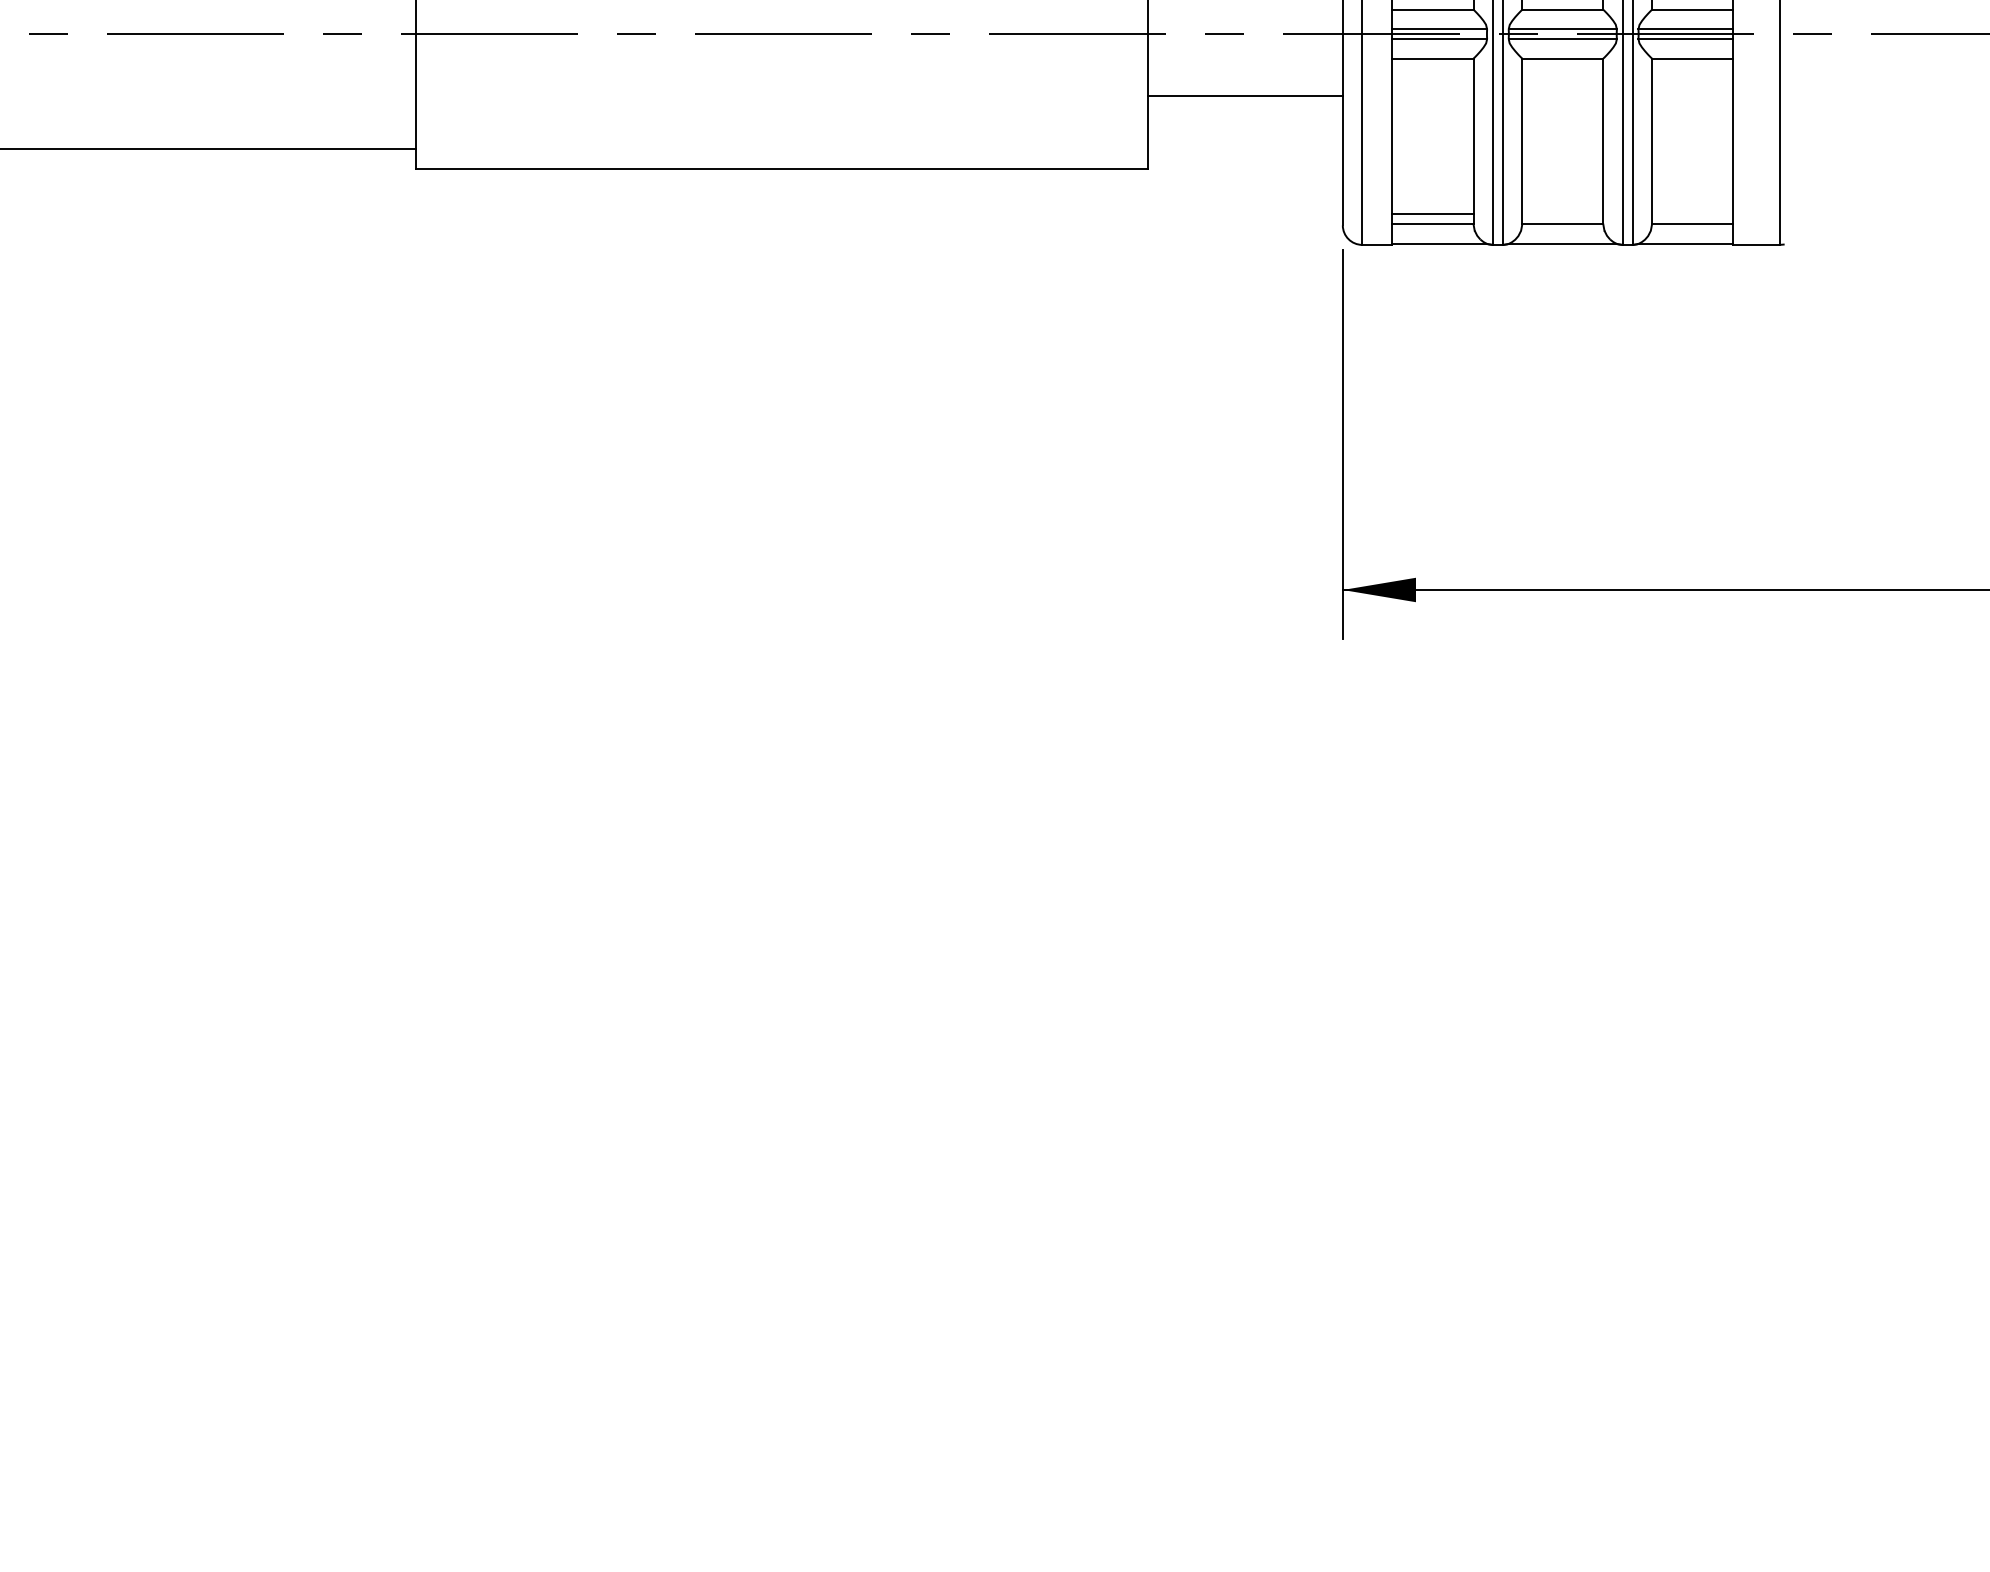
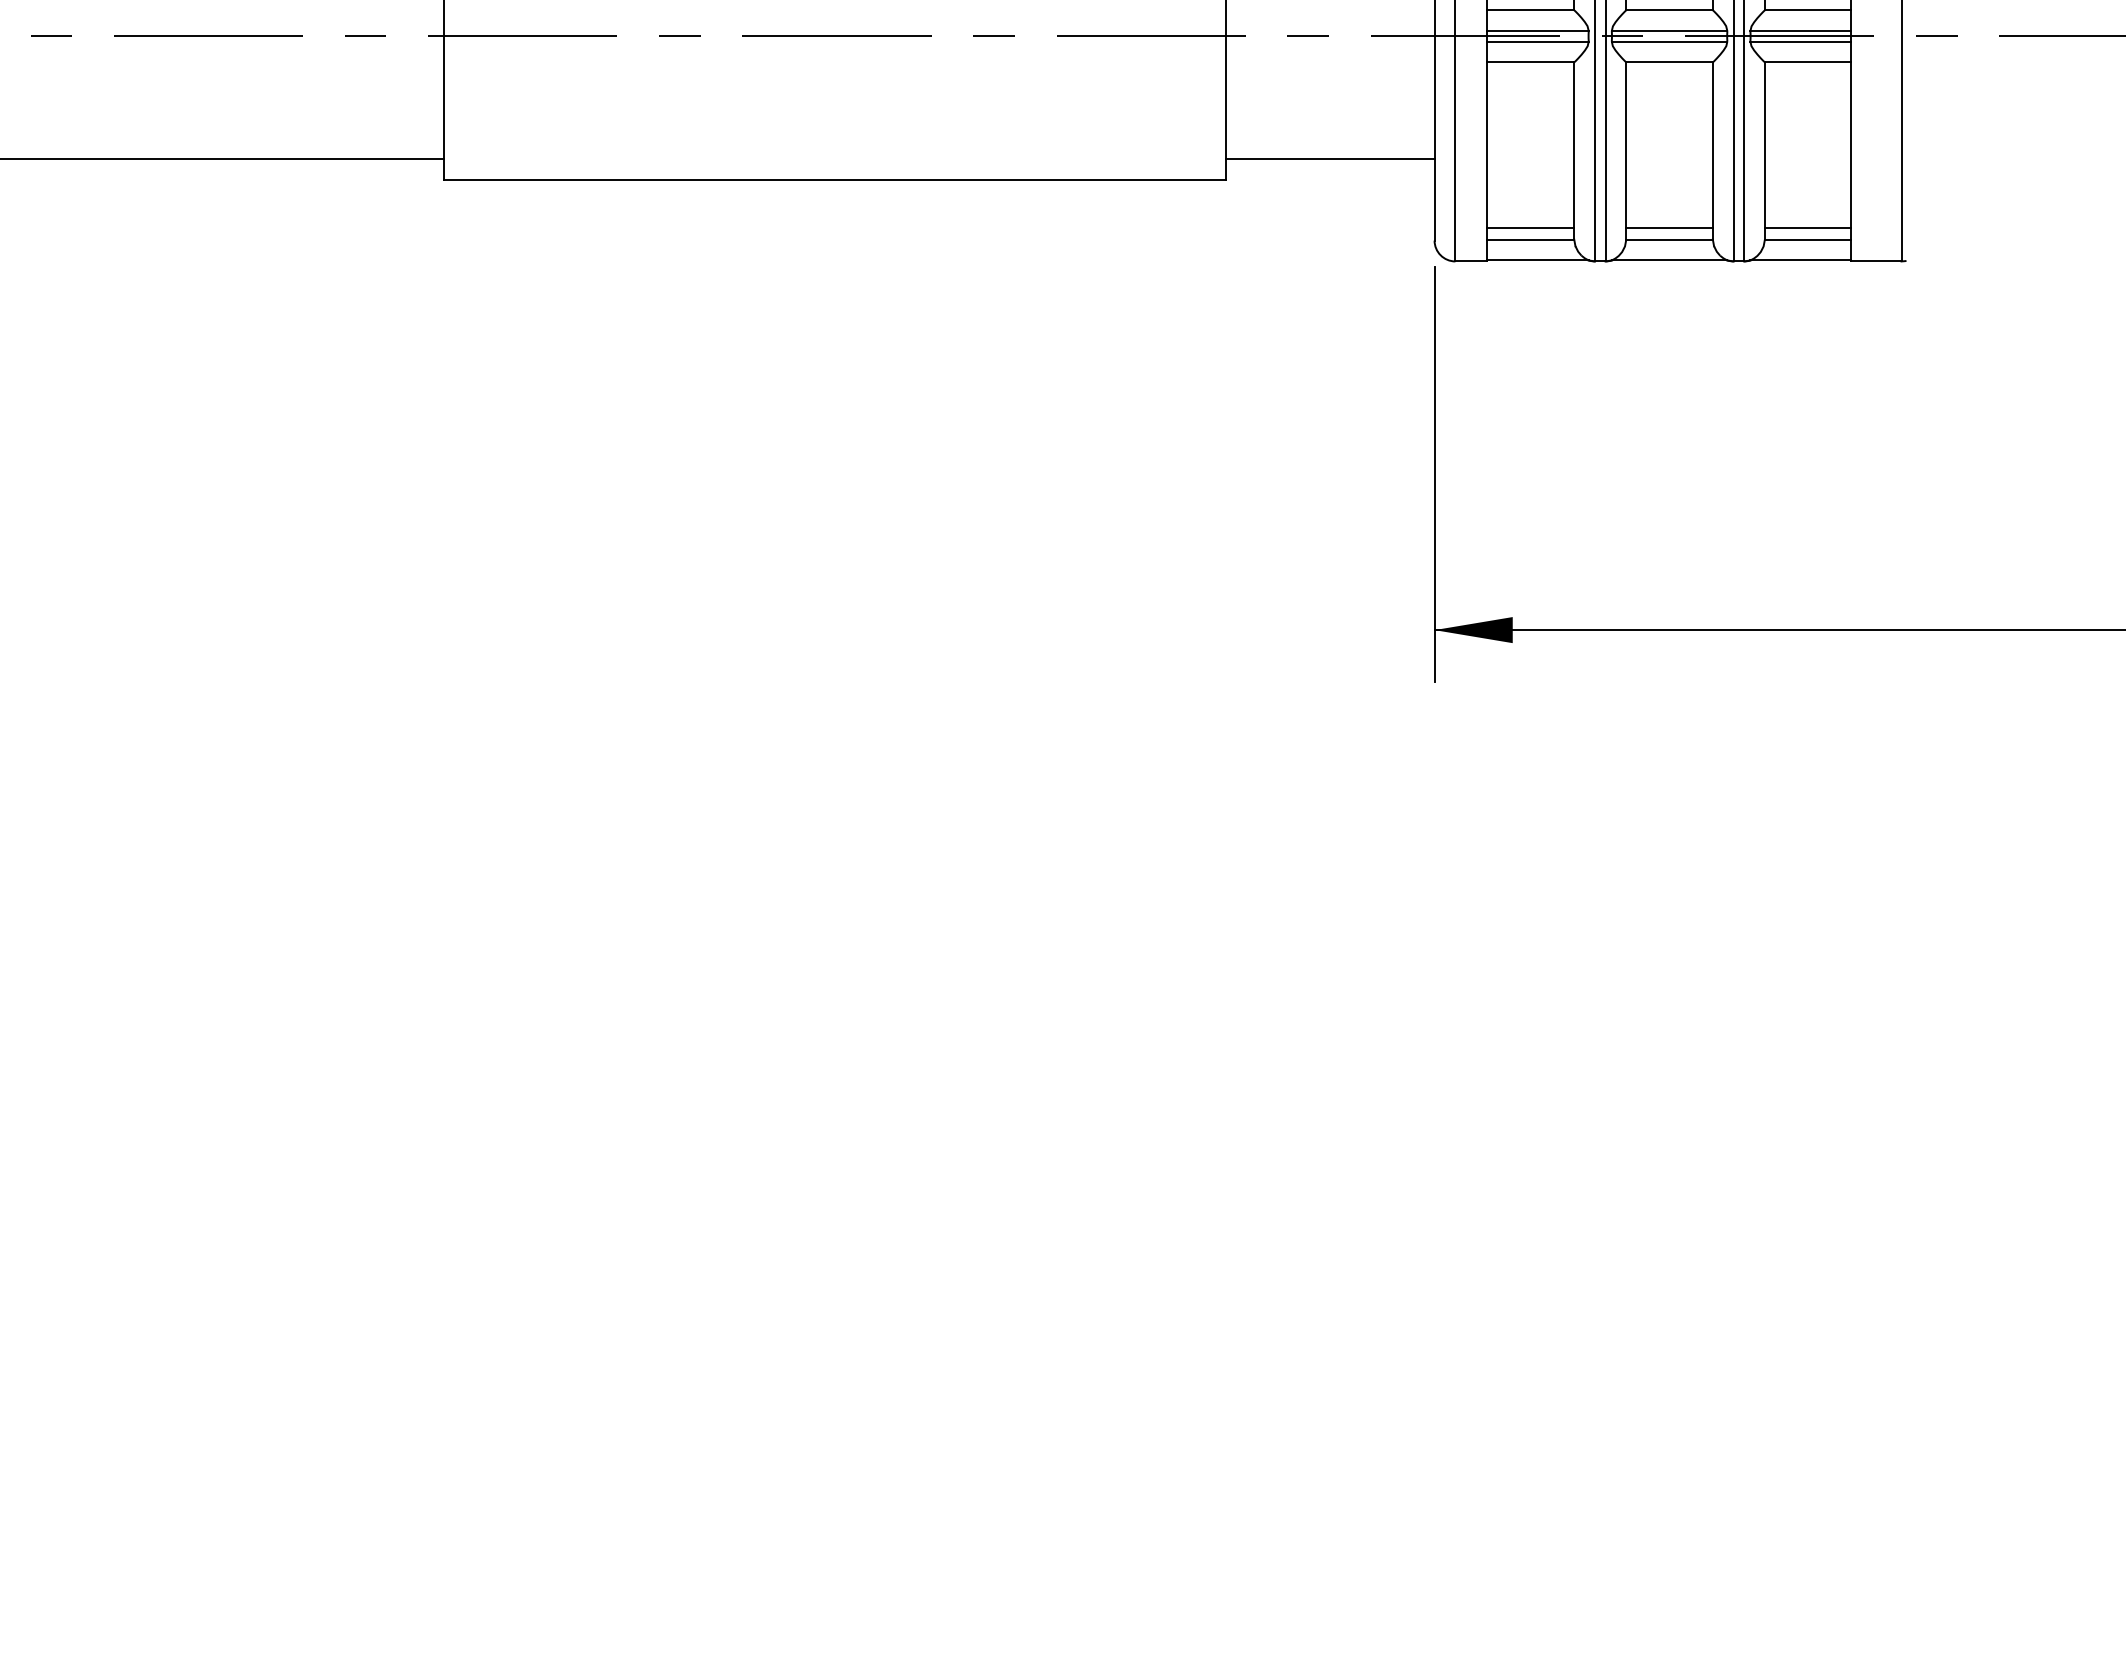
line: (1244, 96) -> (1329, 159), moved
line: (1562, 214) -> (1669, 228), added
line: (1692, 214) -> (1808, 228), added

